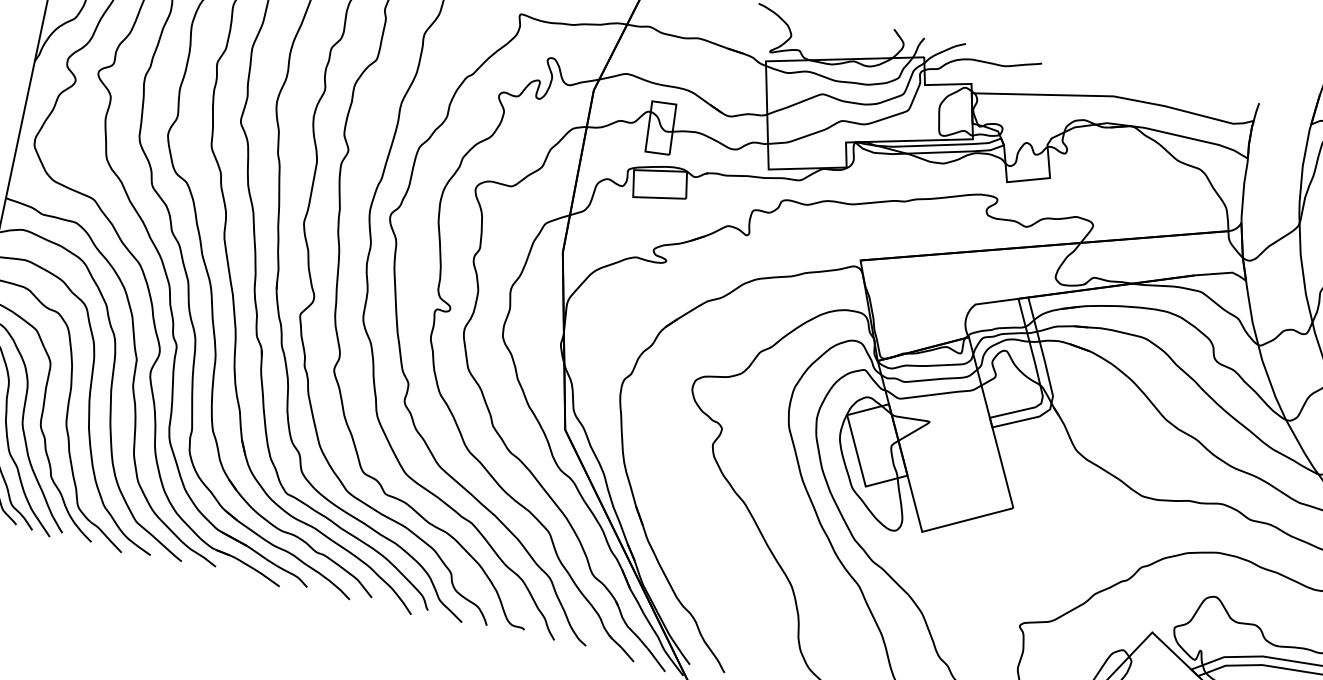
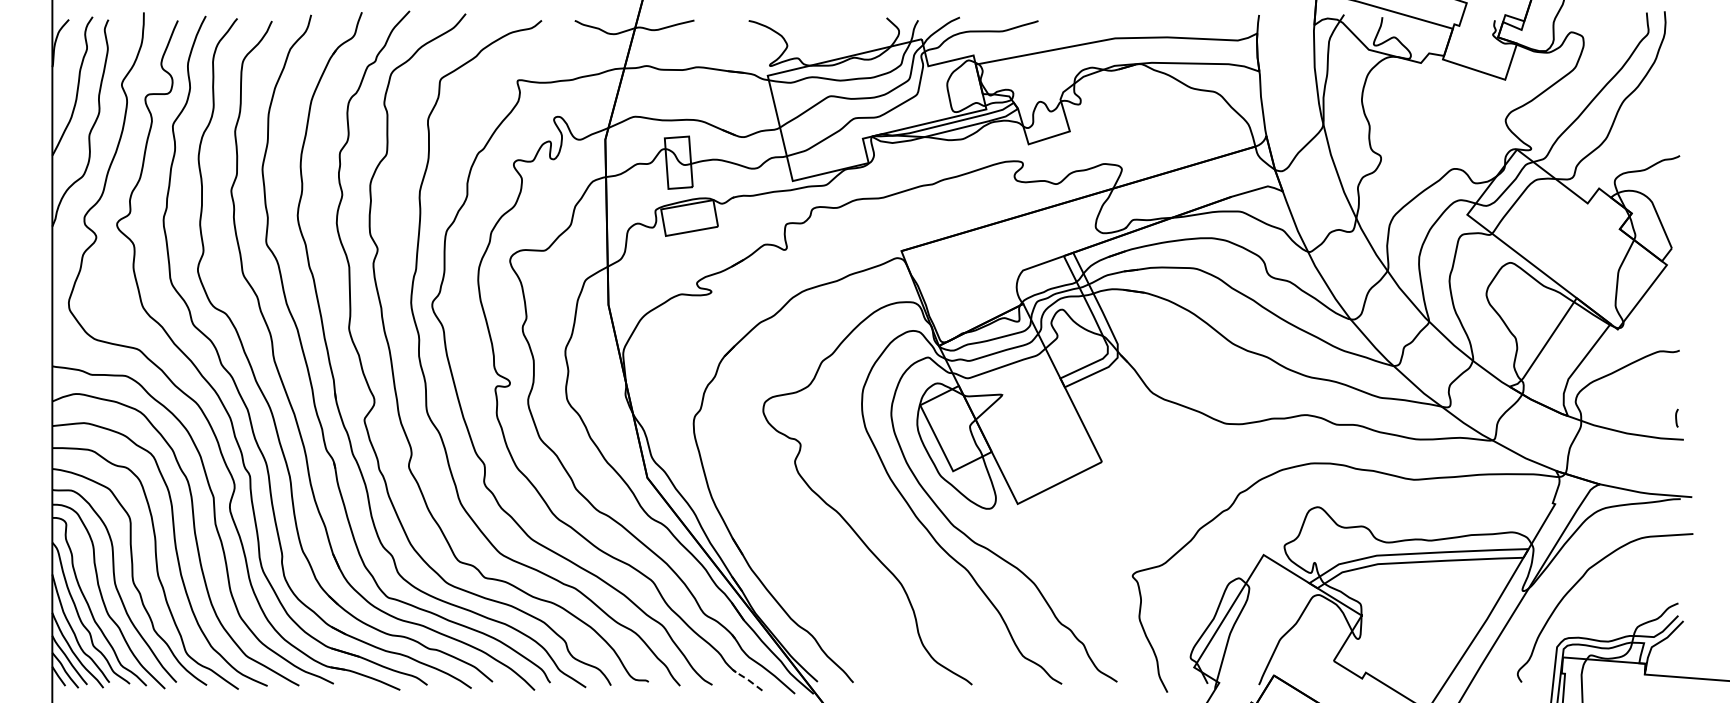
line: (621, 647) -> (747, 679), solid -> dashed

